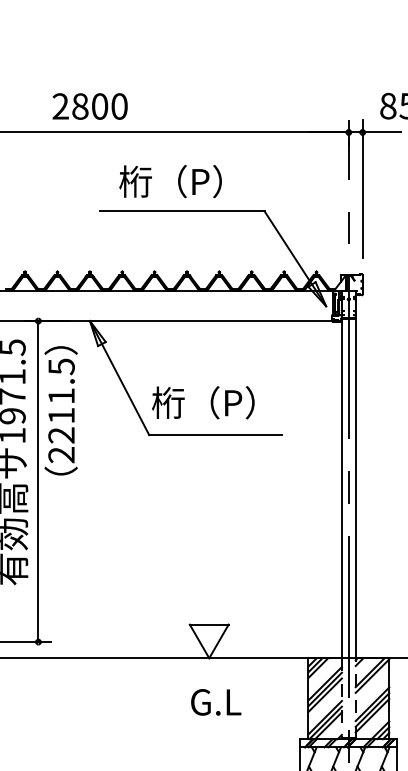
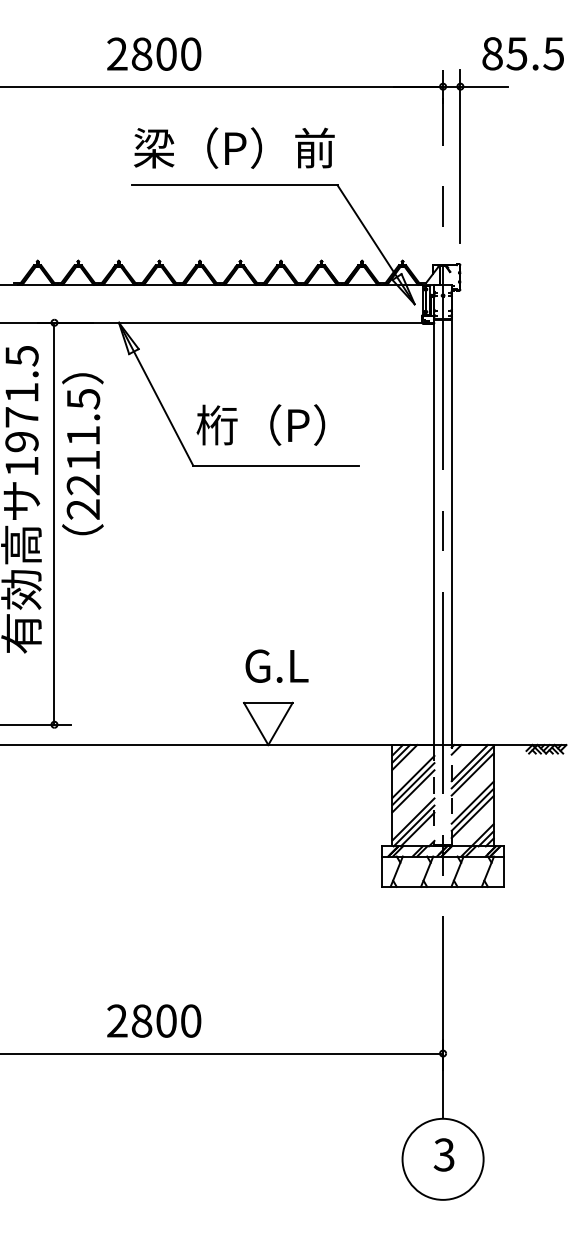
text: (90, 105) -> (154, 53), moved
text: (182, 181) -> (234, 147), 桁（P） -> 梁（P）前
text: (60, 411) -> (82, 454), moved
line: (372, 681) -> (472, 774), added
text: (215, 701) -> (276, 665), moved

